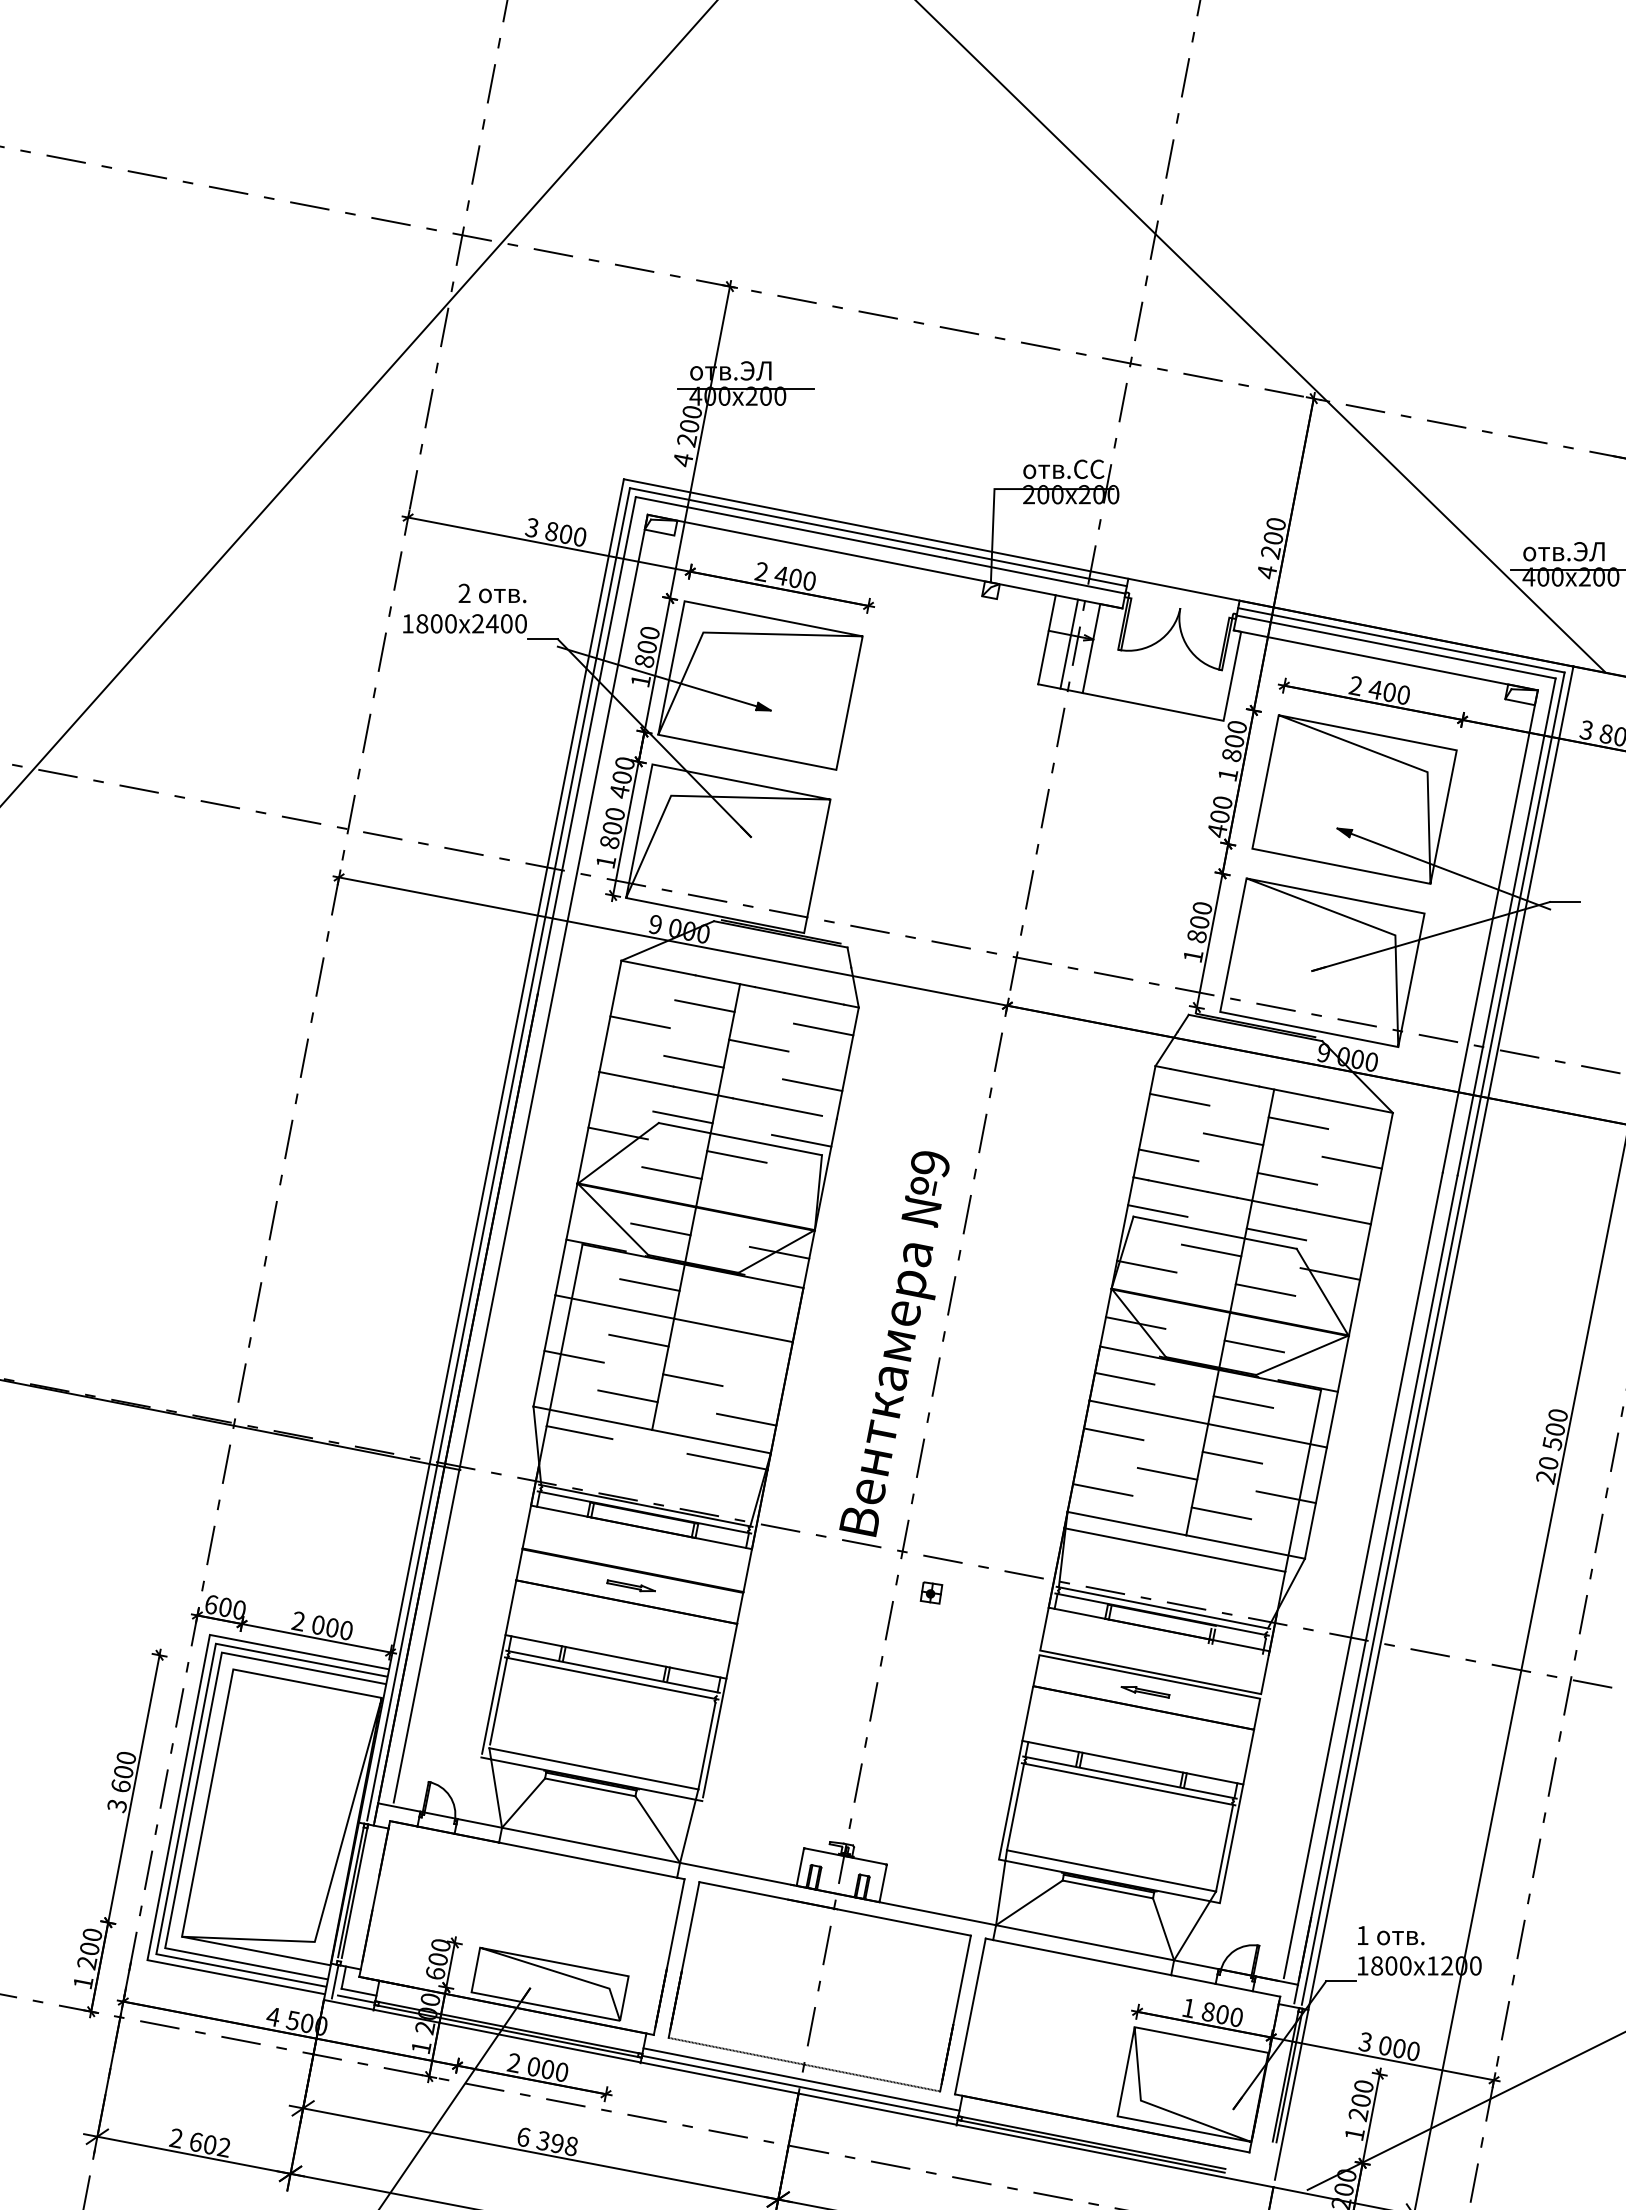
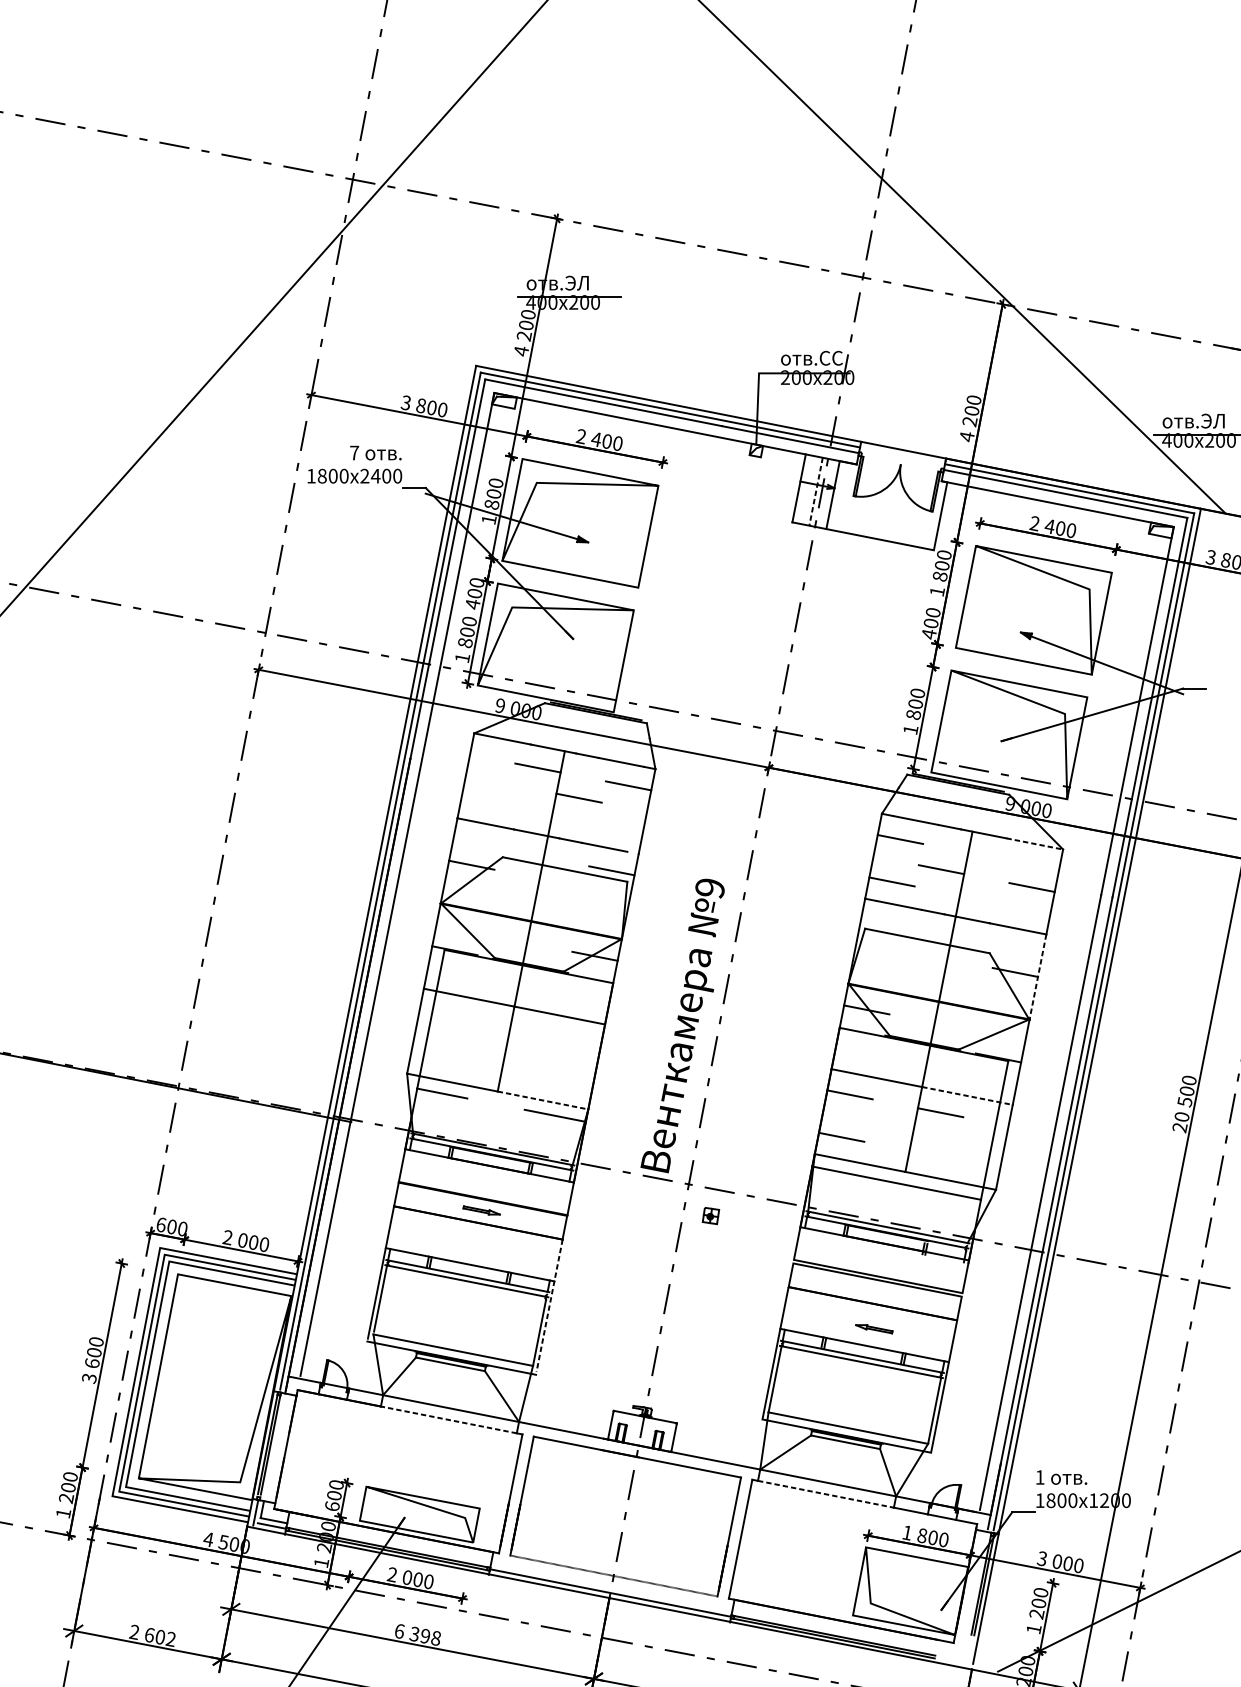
text: (464, 592) -> (354, 452), 2 -> 7
line: (1069, 644) -> (816, 492), solid -> dashed
line: (639, 1022) -> (488, 780), removed
line: (693, 1061) -> (529, 810), removed
line: (812, 1085) -> (620, 828), removed
line: (1355, 1105) -> (1034, 843), solid -> dashed
line: (682, 1117) -> (520, 853), removed
line: (1298, 1123) -> (991, 857), removed
line: (736, 1156) -> (562, 882), removed
line: (671, 1172) -> (512, 895), removed
line: (1287, 1178) -> (982, 899), removed
line: (1157, 1210) -> (883, 924), removed
line: (660, 1229) -> (504, 938), removed
line: (1276, 1234) -> (974, 942), removed
line: (1211, 1250) -> (924, 954), removed
line: (1146, 1266) -> (875, 966), removed
line: (1359, 1279) -> (1037, 976), solid -> dashed
line: (649, 1284) -> (495, 980), removed
line: (1265, 1289) -> (965, 984), removed
line: (638, 1340) -> (487, 1023), removed
line: (1254, 1346) -> (957, 1027), removed
line: (573, 1356) -> (437, 1035), removed
line: (1124, 1378) -> (858, 1052), removed
line: (692, 1380) -> (528, 1053), removed
line: (627, 1396) -> (478, 1066), removed
line: (1243, 1401) -> (949, 1069), removed
line: (746, 1419) -> (569, 1083), removed
line: (1268, 1435) -> (968, 1095), solid -> dashed
line: (712, 1441) -> (543, 1100), solid -> dashed
line: (1167, 1473) -> (891, 1124), removed
line: (1285, 1497) -> (981, 1143), removed
line: (1221, 1513) -> (932, 1155), removed
part: (1145, 1692) -> (874, 1329), moved
line: (720, 1711) -> (549, 1306), solid -> dashed
line: (588, 1860) -> (449, 1420), solid -> dashed
line: (1082, 1957) -> (826, 1494), solid -> dashed
line: (801, 2079) -> (611, 1587), removed

